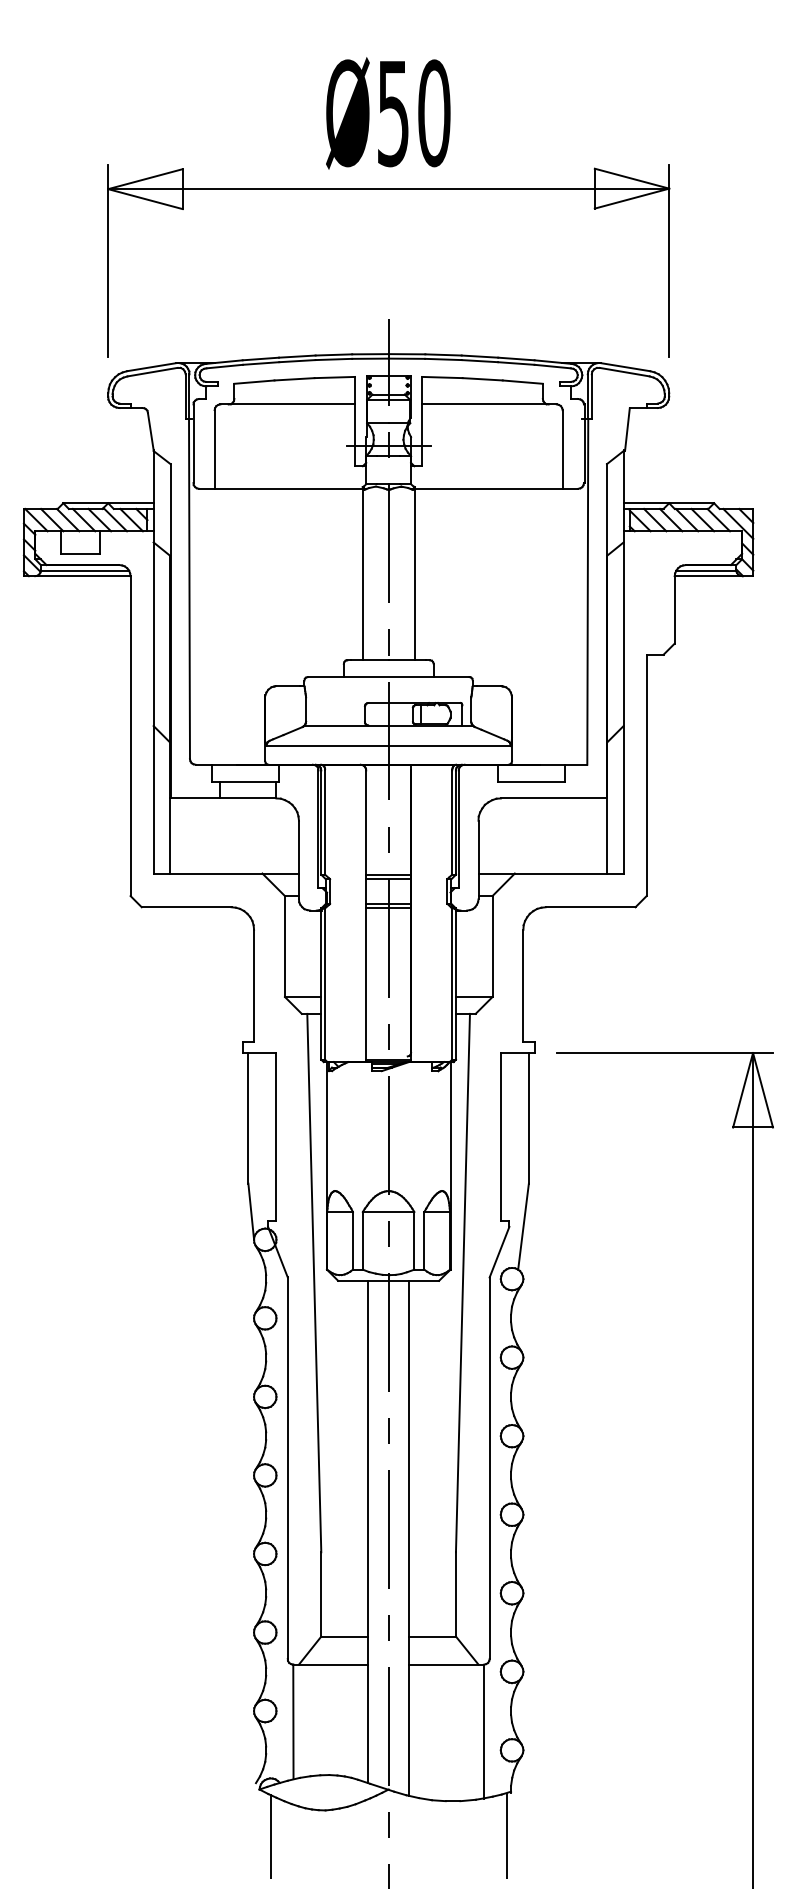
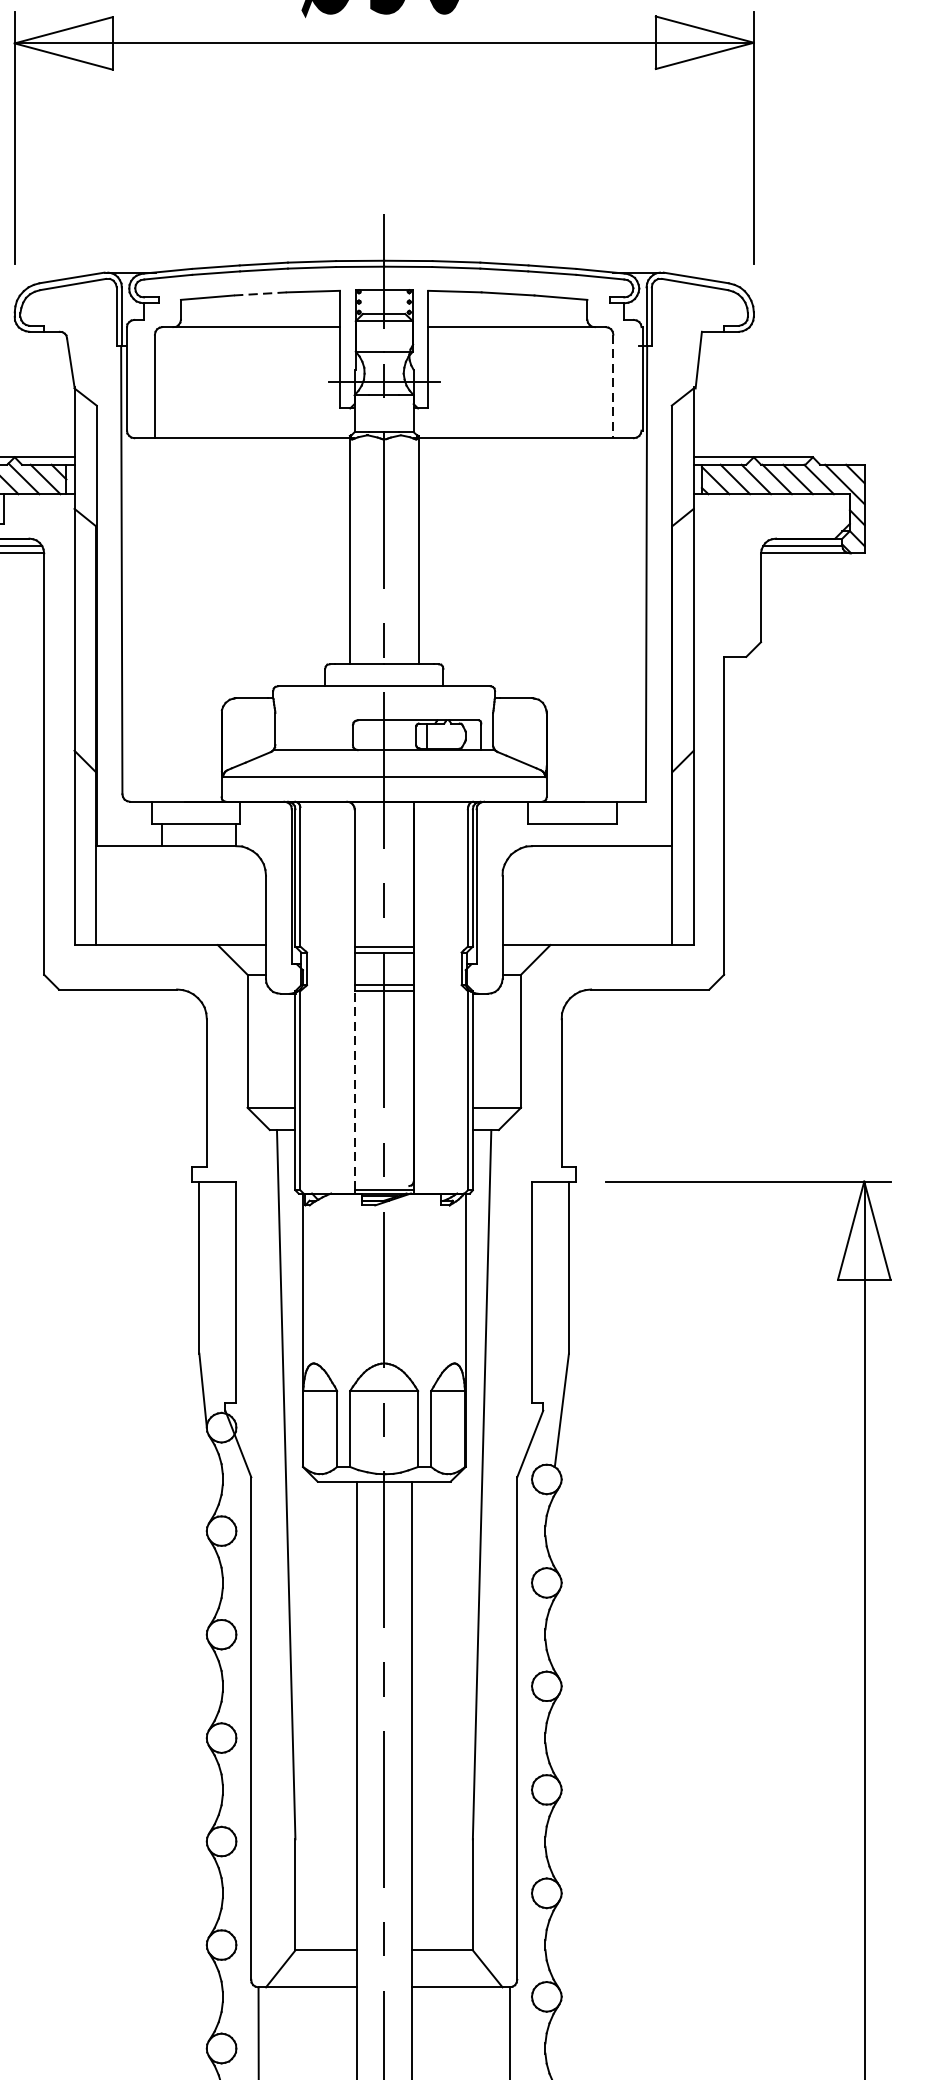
line: (294, 379) -> (260, 294), solid -> dashed
line: (562, 449) -> (613, 386), solid -> dashed
line: (366, 984) -> (354, 1091), solid -> dashed

